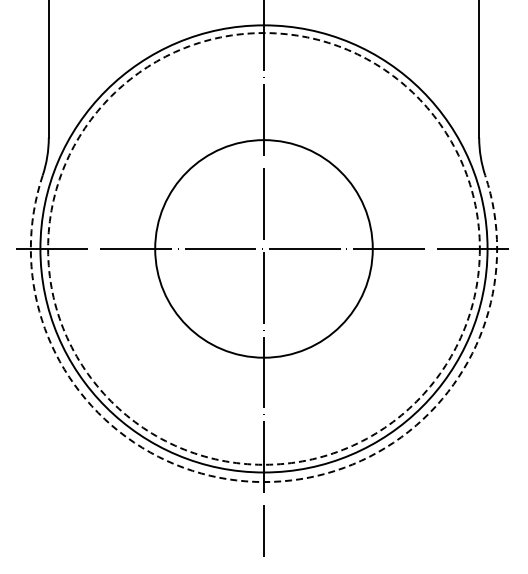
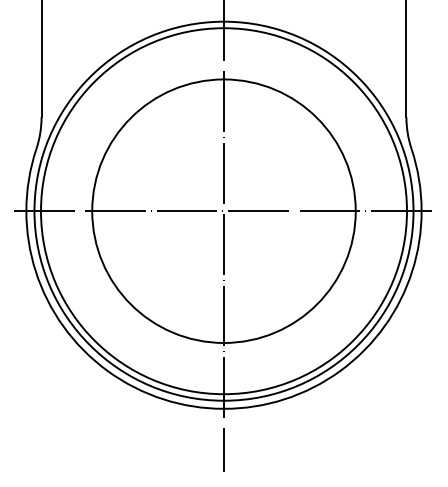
circle: (263, 248) -> (223, 210), dashed -> solid
circle: (263, 248) -> (223, 210), size x1.43
arc: (263, 482) -> (223, 409), dashed -> solid

